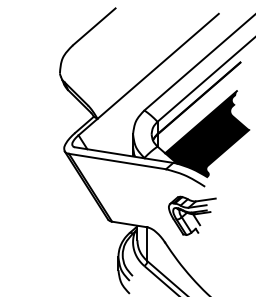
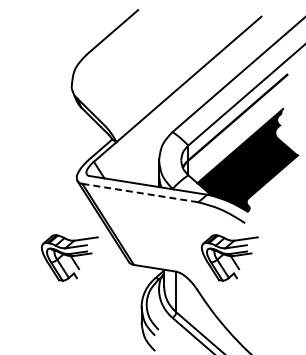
line: (117, 161) -> (140, 193), solid -> dashed
part: (58, 215) -> (69, 257), added

